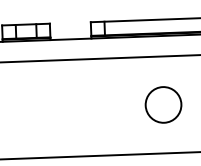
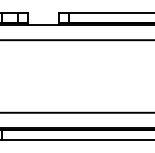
circle: (163, 104) -> (110, 76), removed

